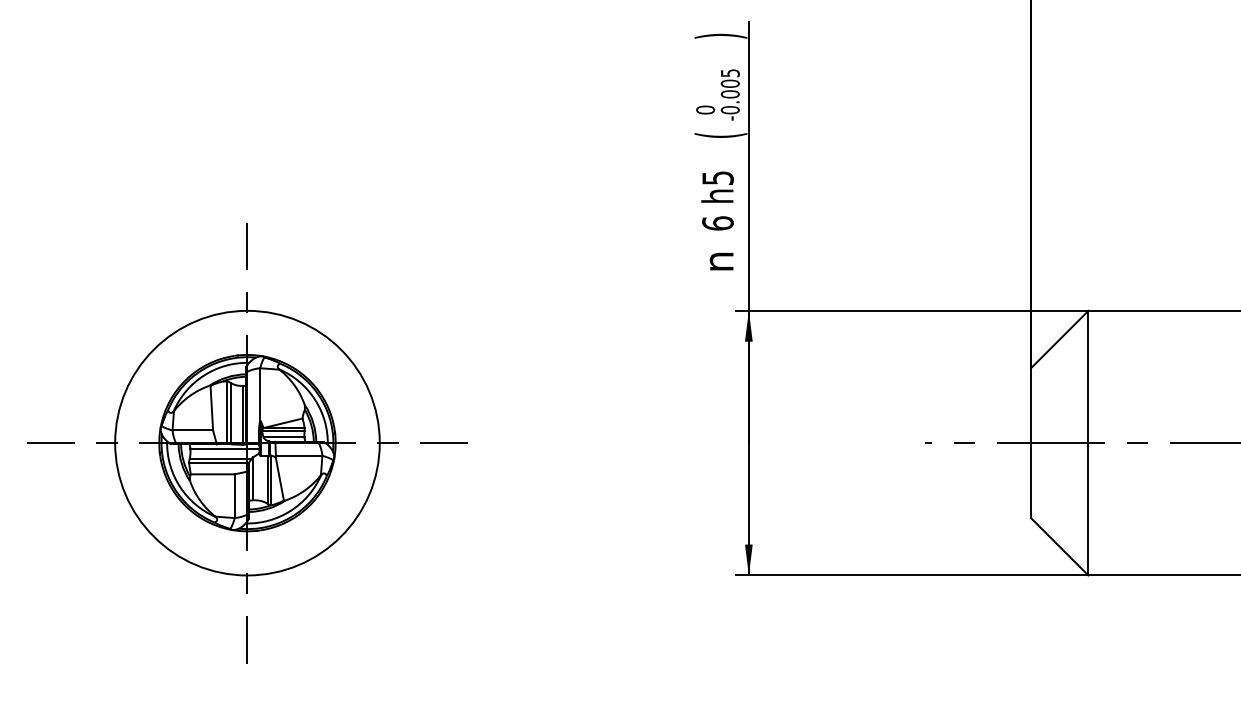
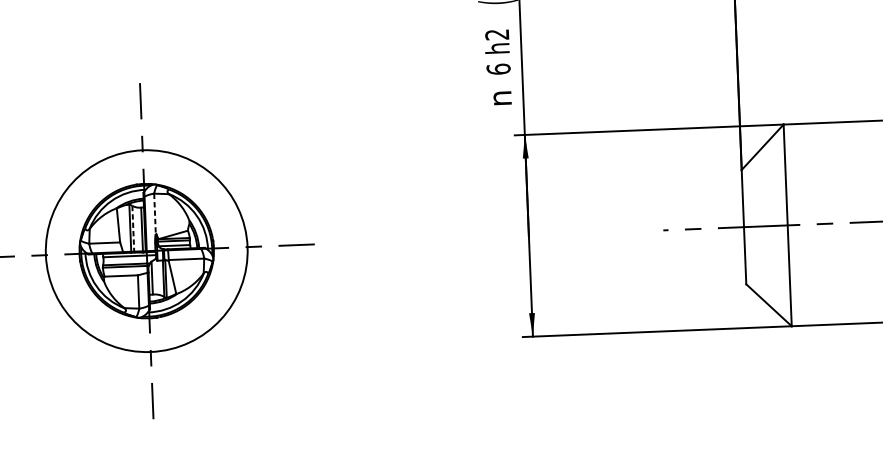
text: (717, 178) -> (496, 35), h5 -> h2
line: (260, 395) -> (155, 214), solid -> dashed
line: (231, 413) -> (133, 229), solid -> dashed

